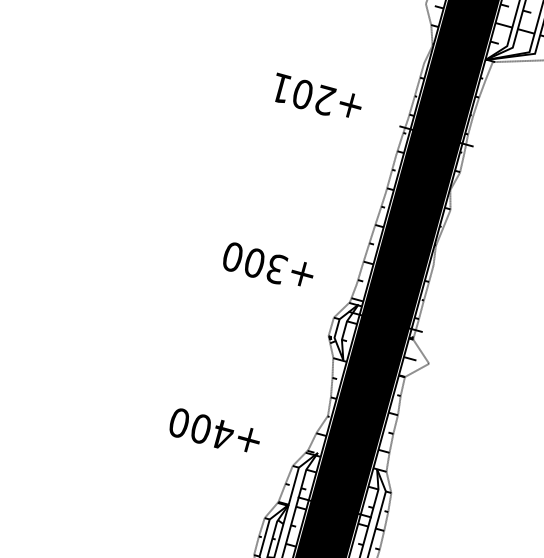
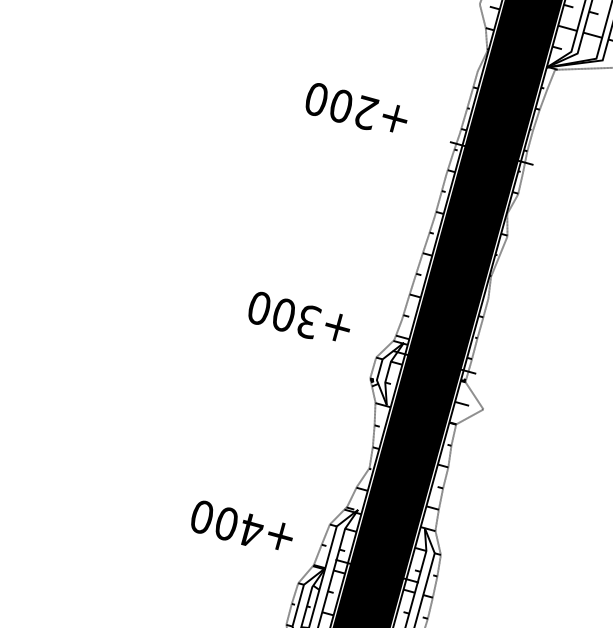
text: (280, 87) -> (316, 98), +201 -> +200
text: (268, 264) -> (299, 316), moved
text: (214, 429) -> (241, 524), moved

